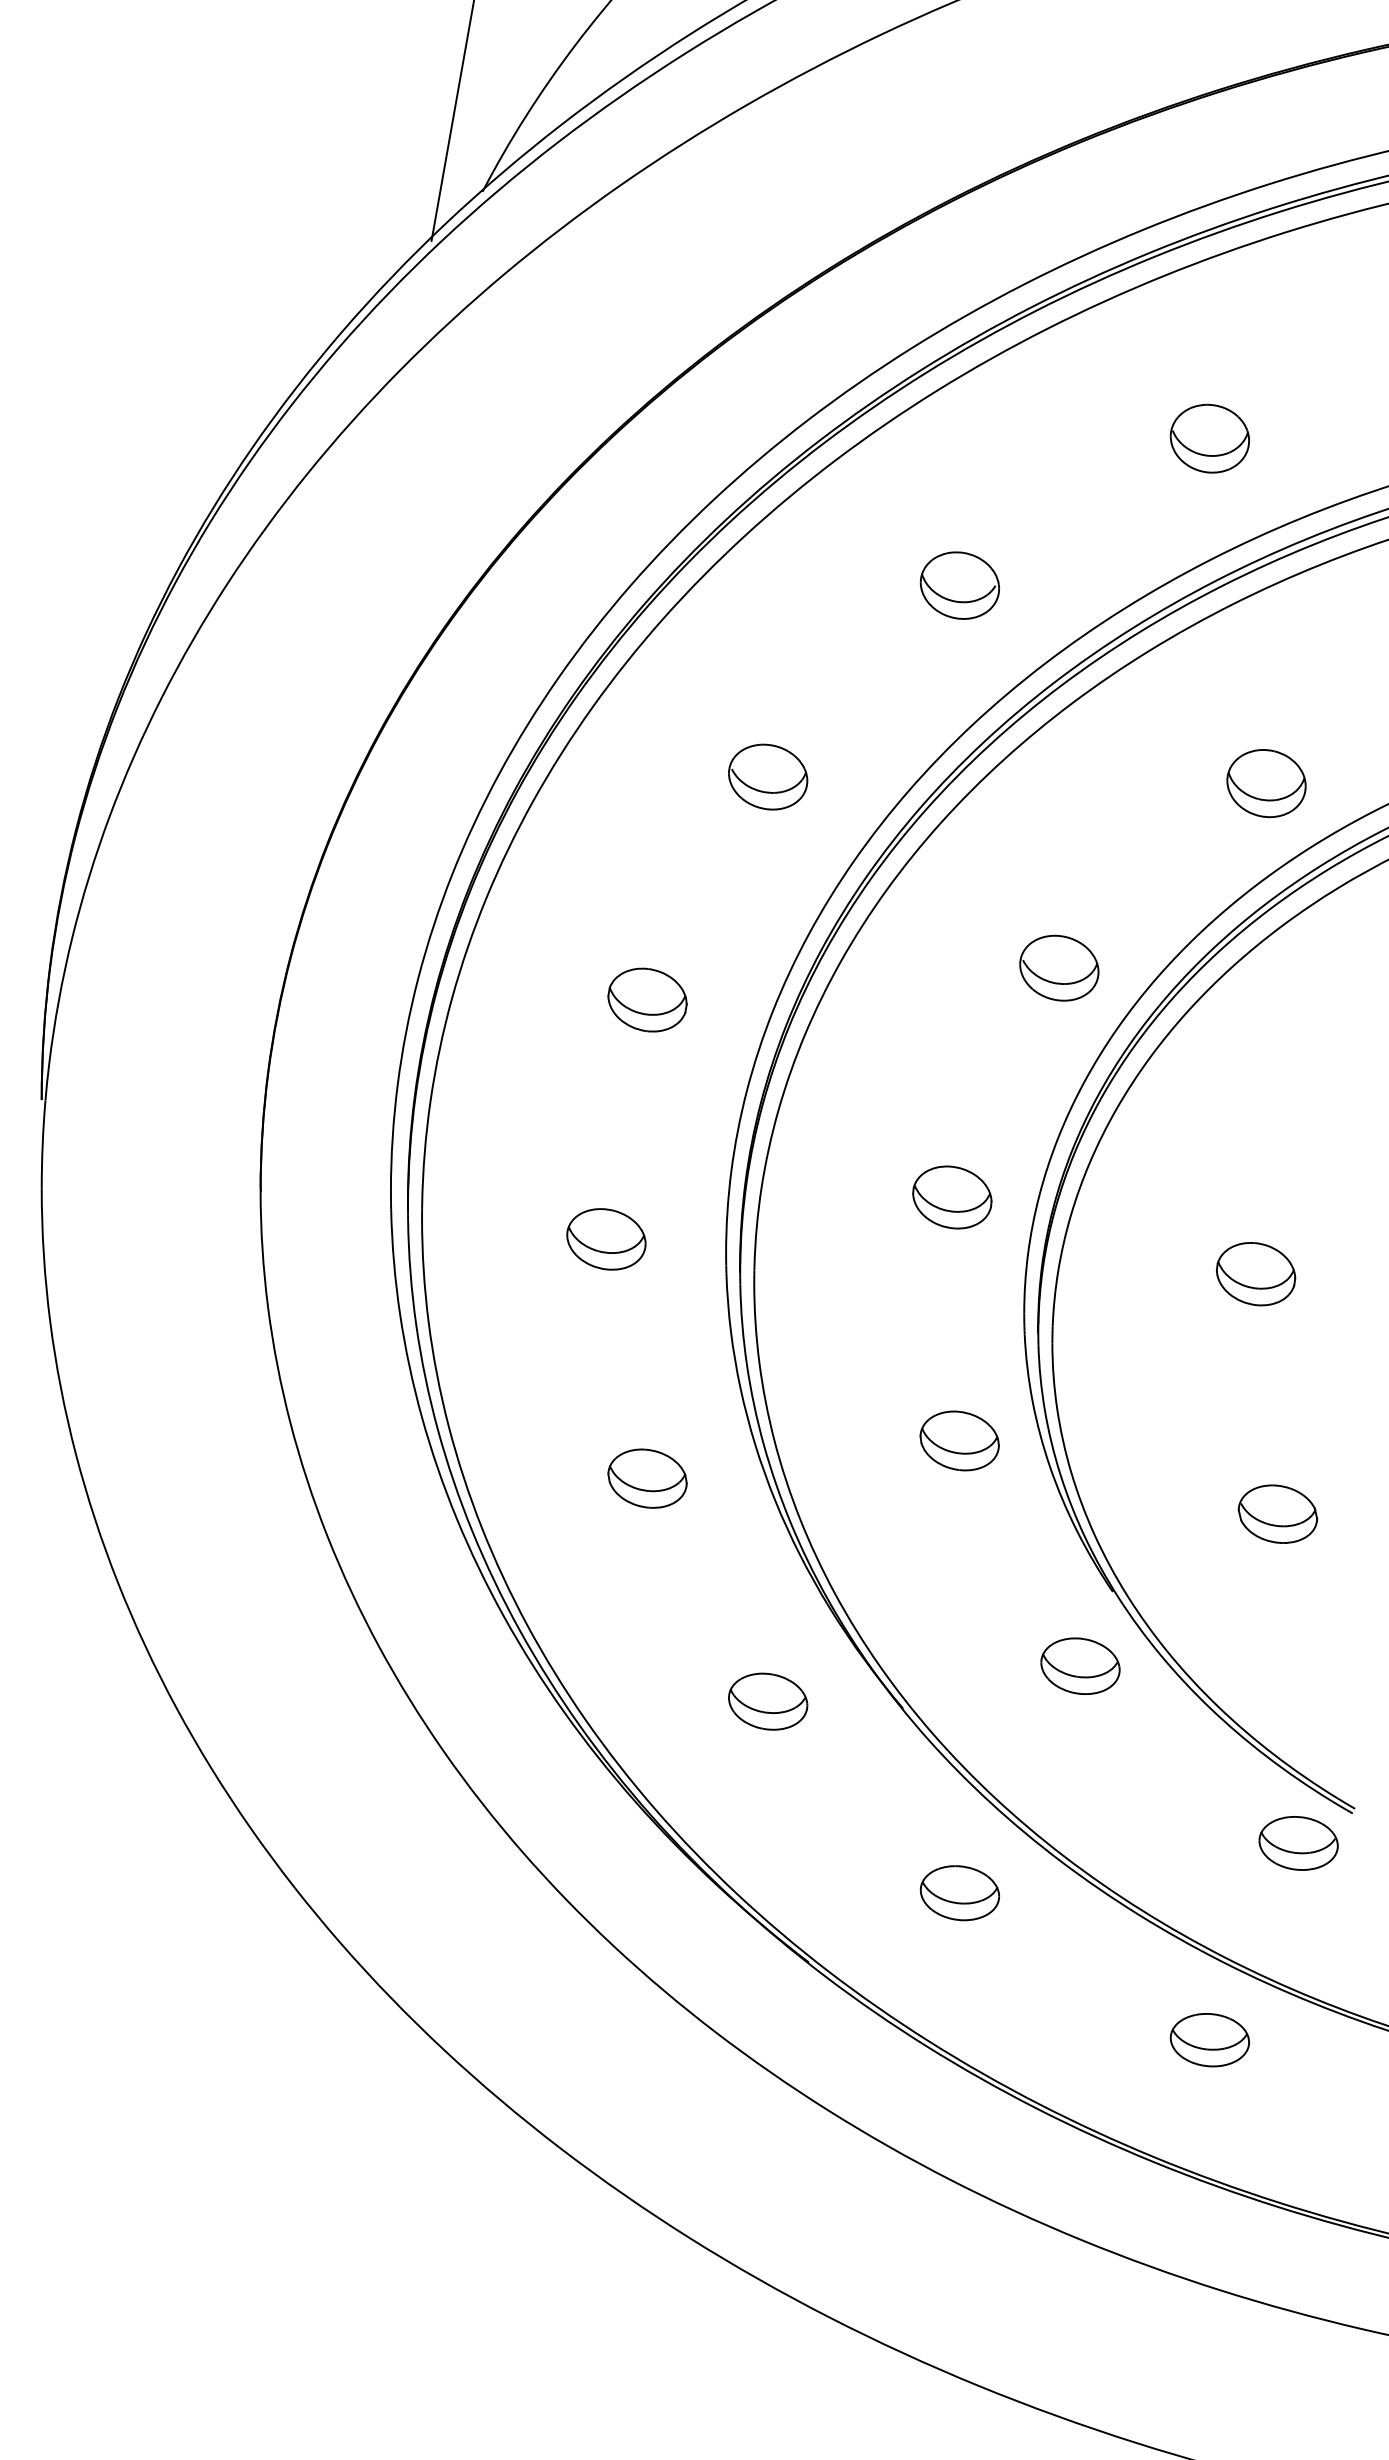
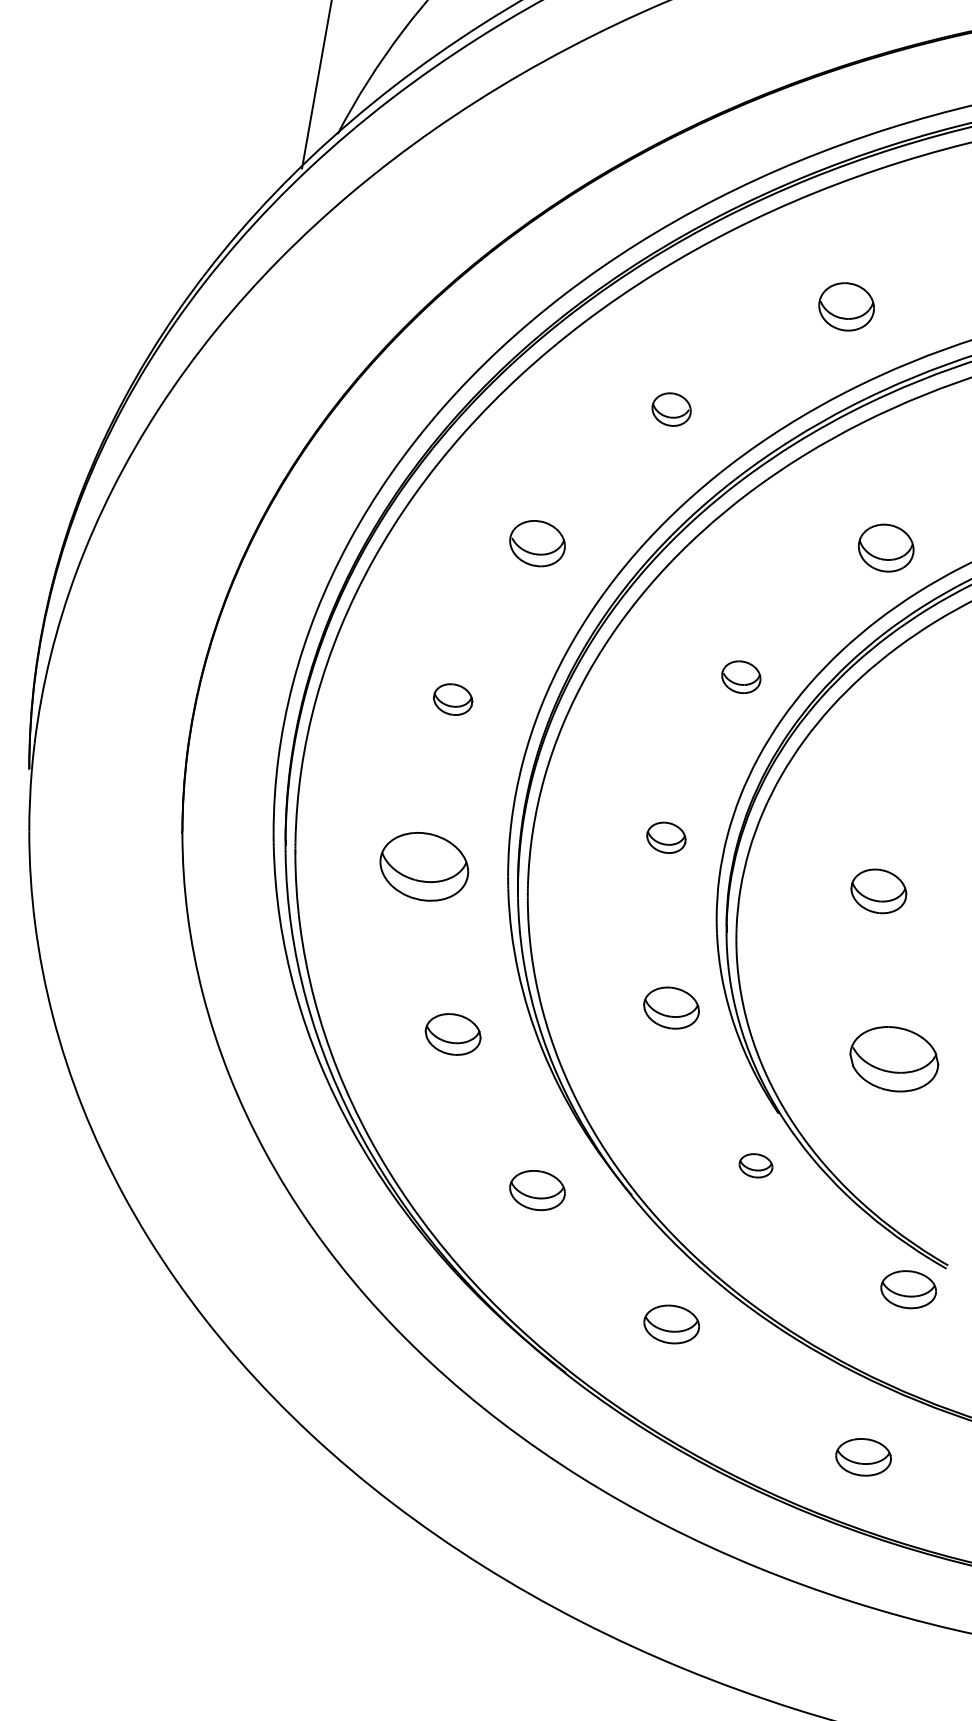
part: (959, 585) -> (671, 409), size x0.7
part: (1059, 967) -> (741, 676), size x0.7
part: (646, 999) -> (452, 699), size x0.7
part: (952, 1197) -> (666, 837), size x0.7
part: (606, 1240) -> (424, 867), size x1.6
part: (1276, 1514) -> (893, 1059), size x1.6
part: (1079, 1665) -> (755, 1165), size x0.6
part: (1209, 2040) -> (863, 1457), moved

